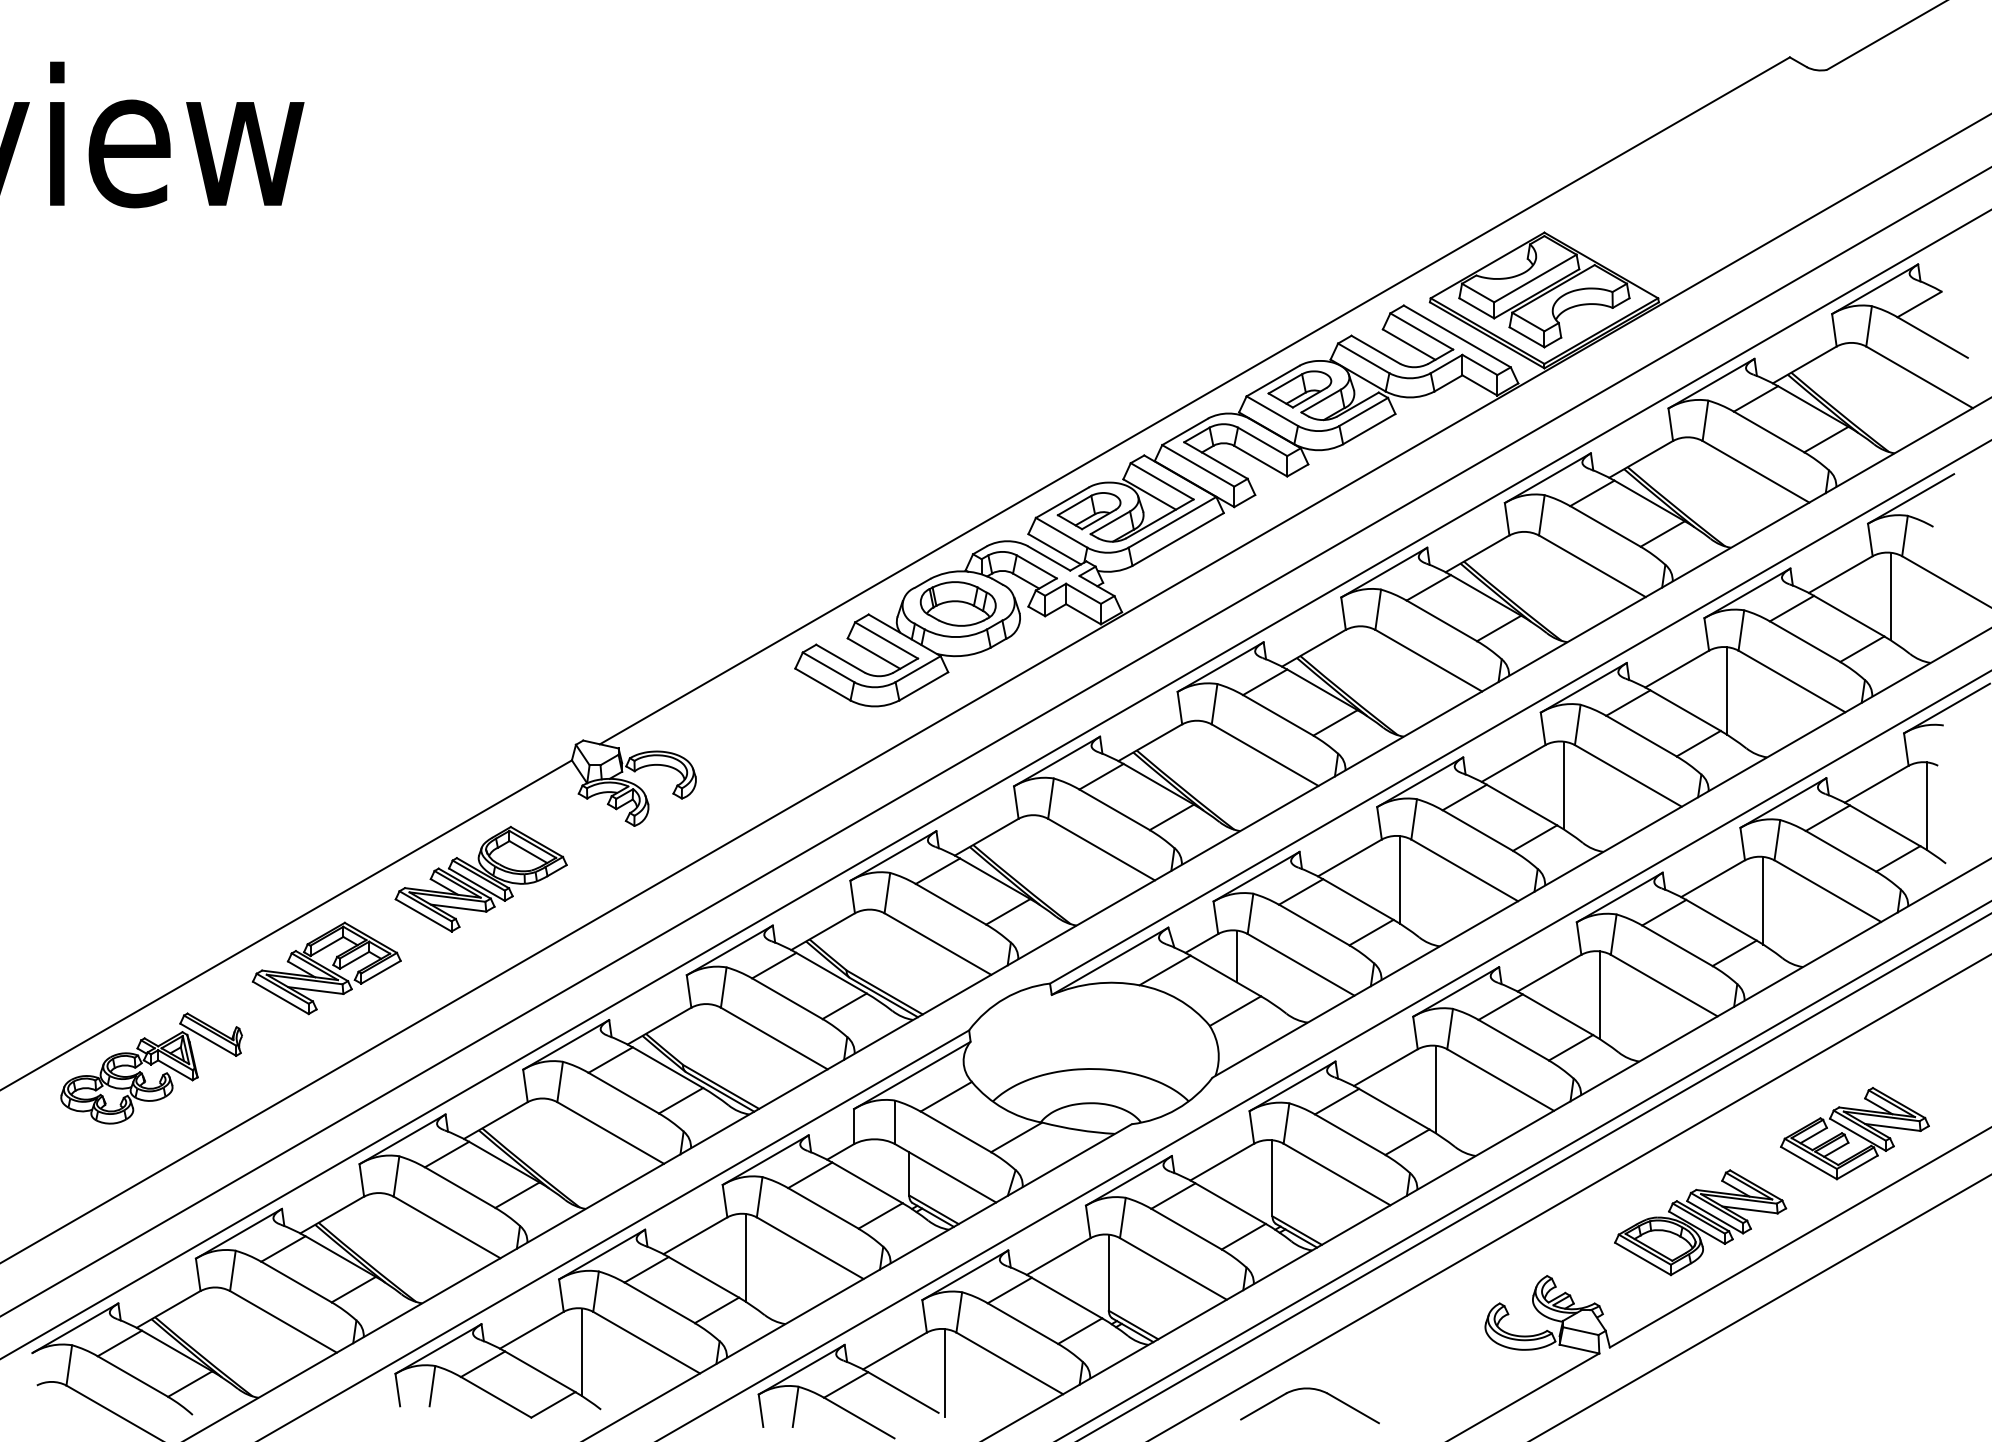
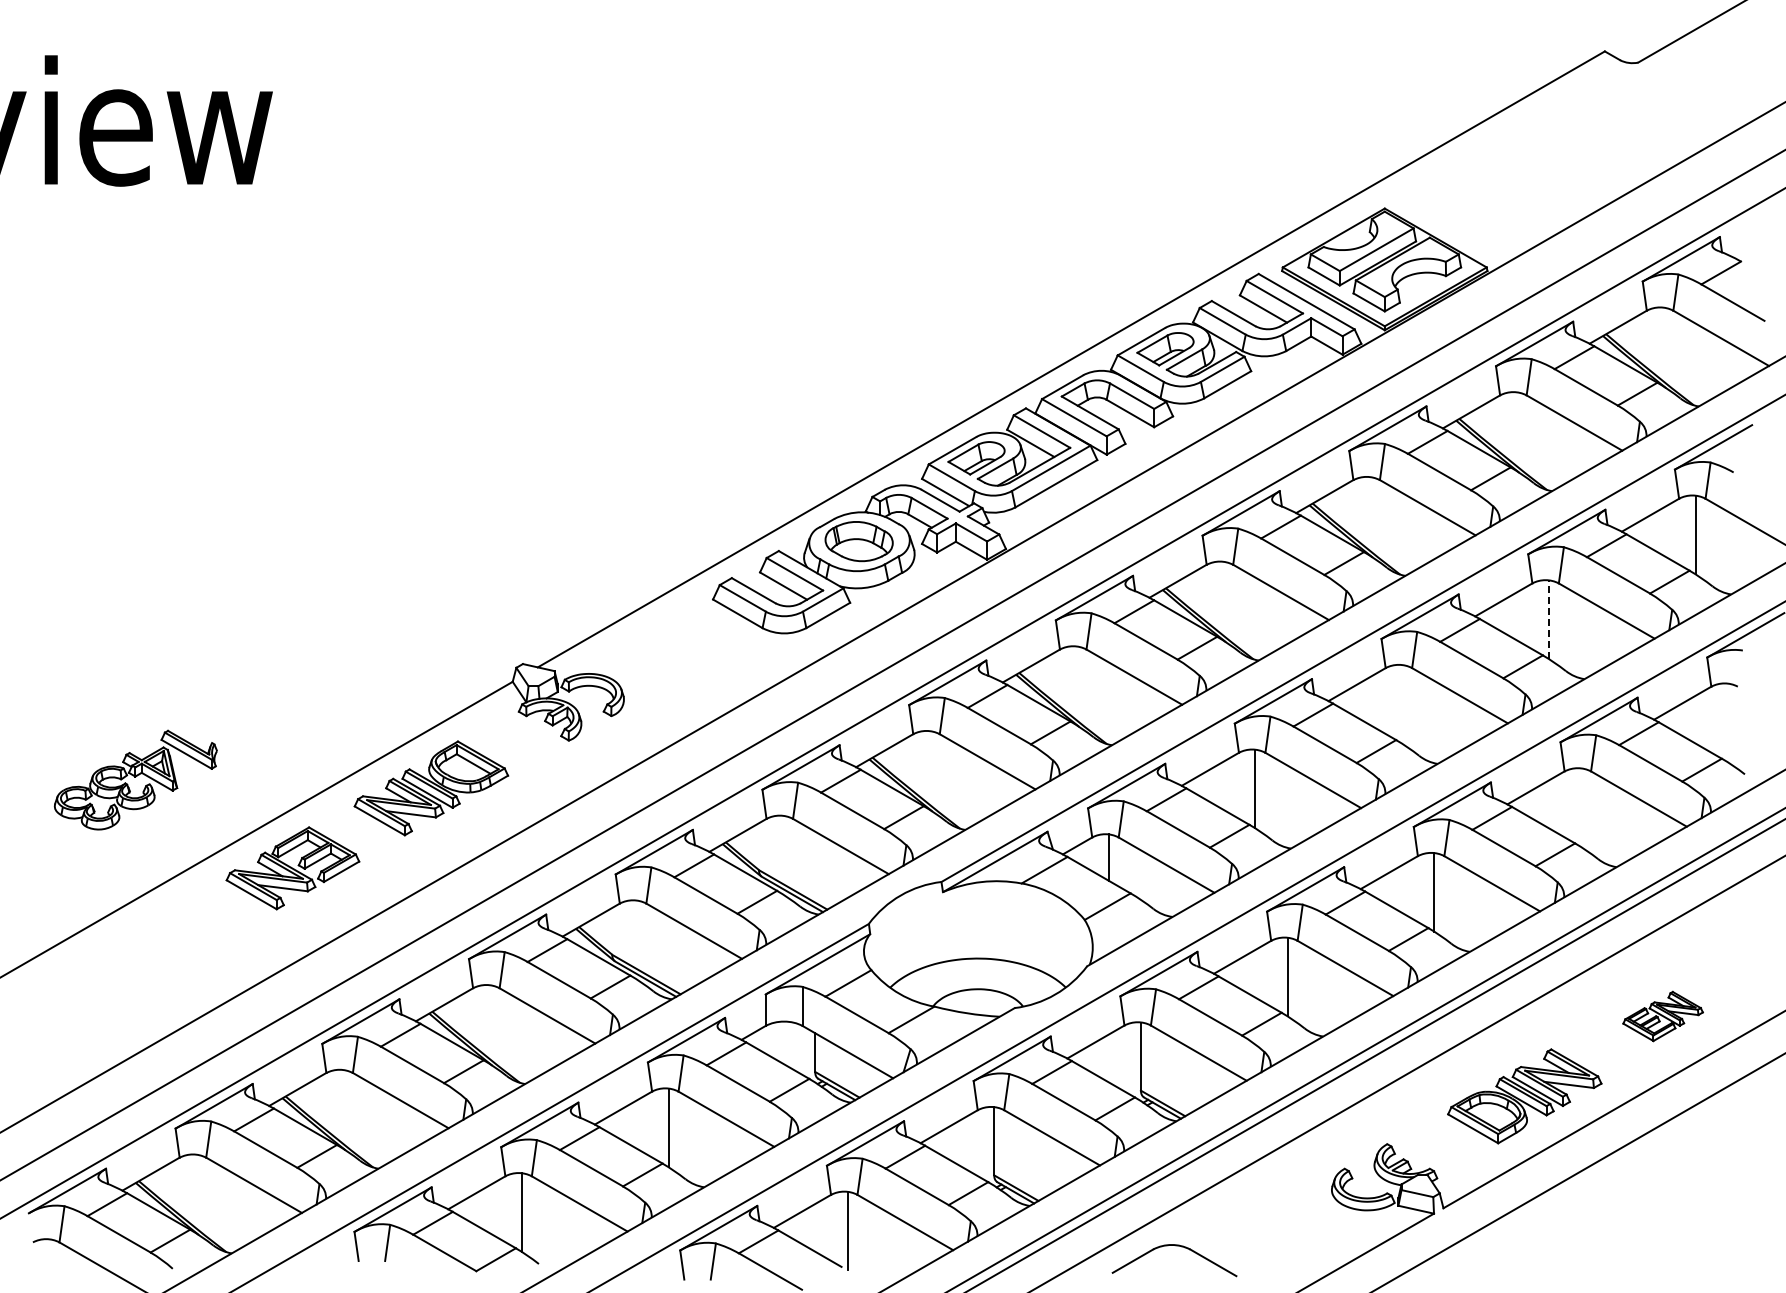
line: (1727, 690) -> (1548, 619), solid -> dashed
line: (1564, 785) -> (1402, 704), removed
line: (1926, 805) -> (1727, 722), removed
line: (1763, 900) -> (1581, 807), removed
part: (151, 1067) -> (135, 779), moved
part: (1854, 1133) -> (1662, 1016), size x0.6

